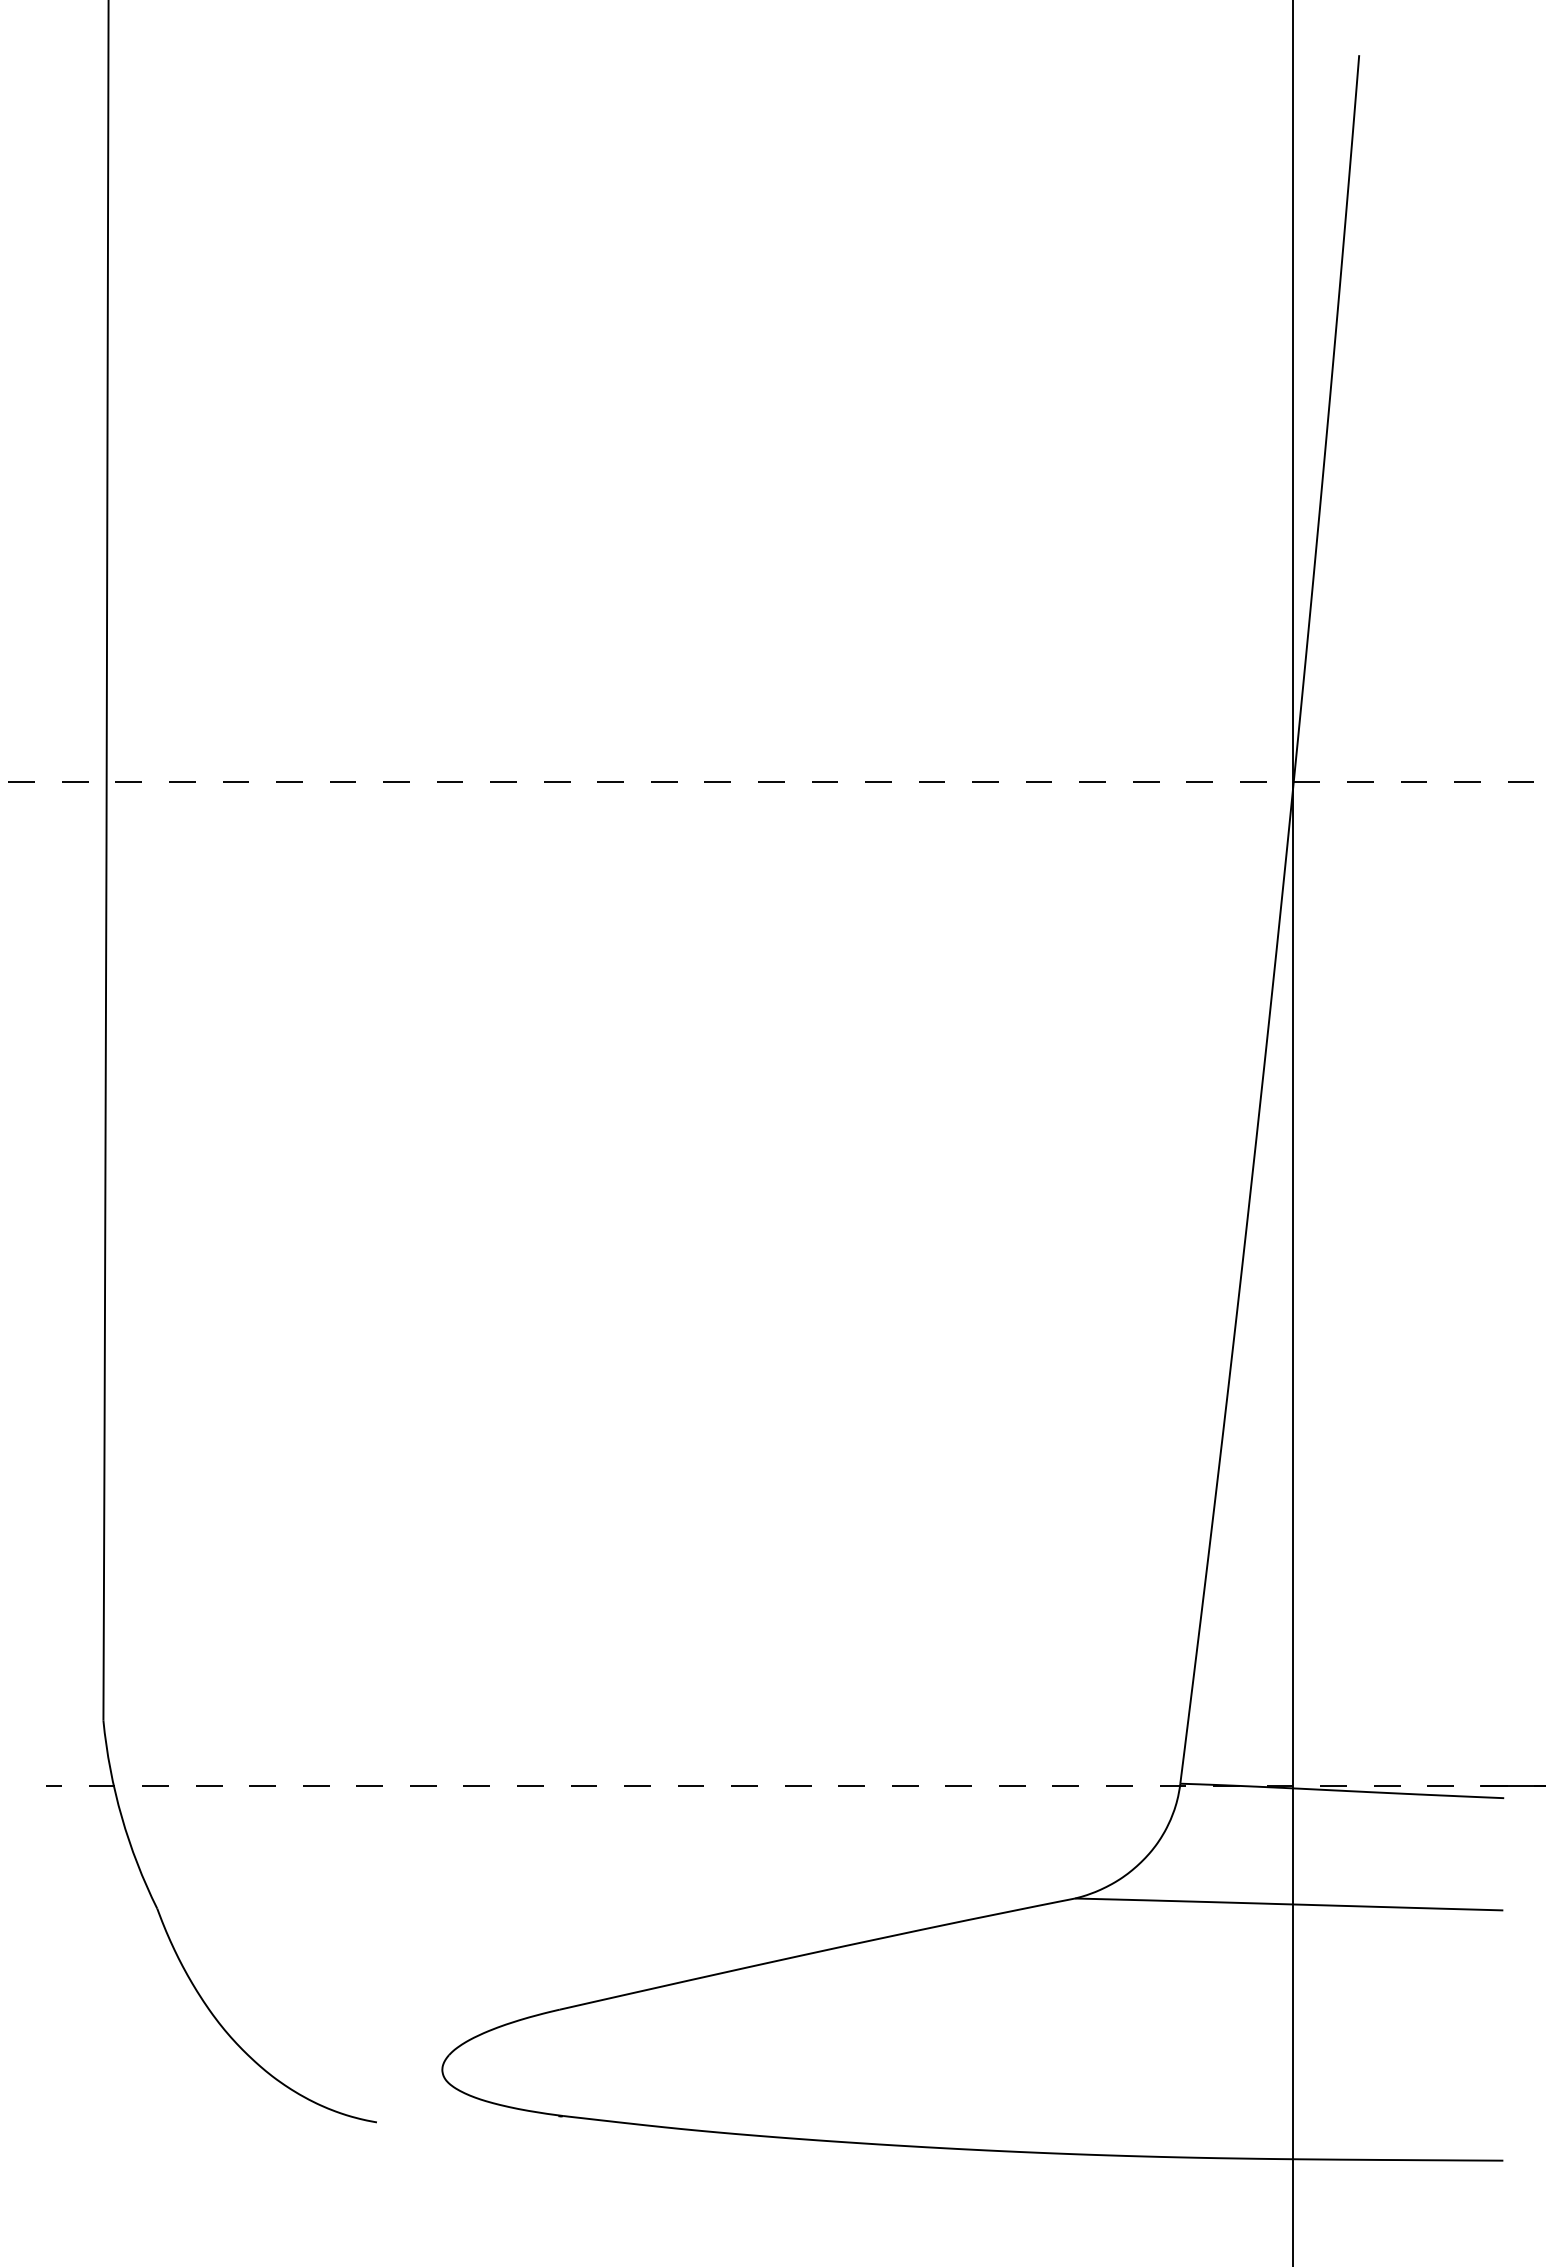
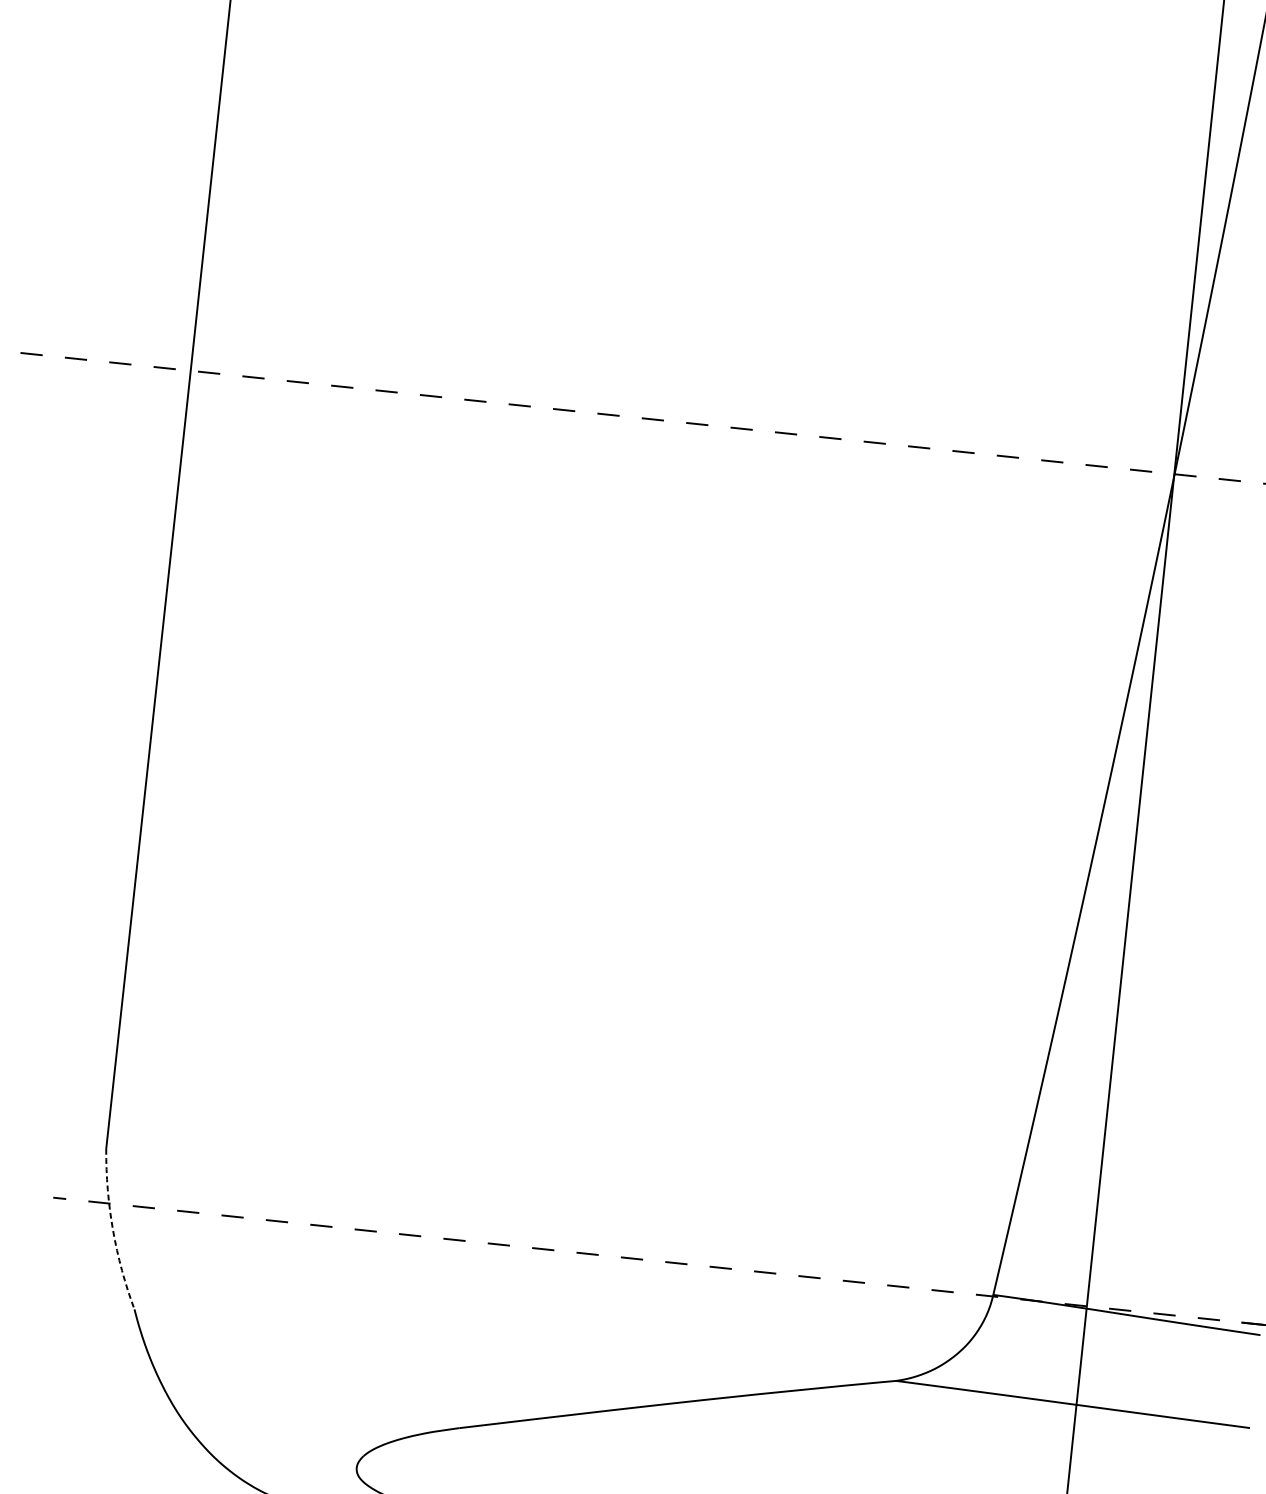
arc: (121, 1817) -> (112, 1230), solid -> dashed

